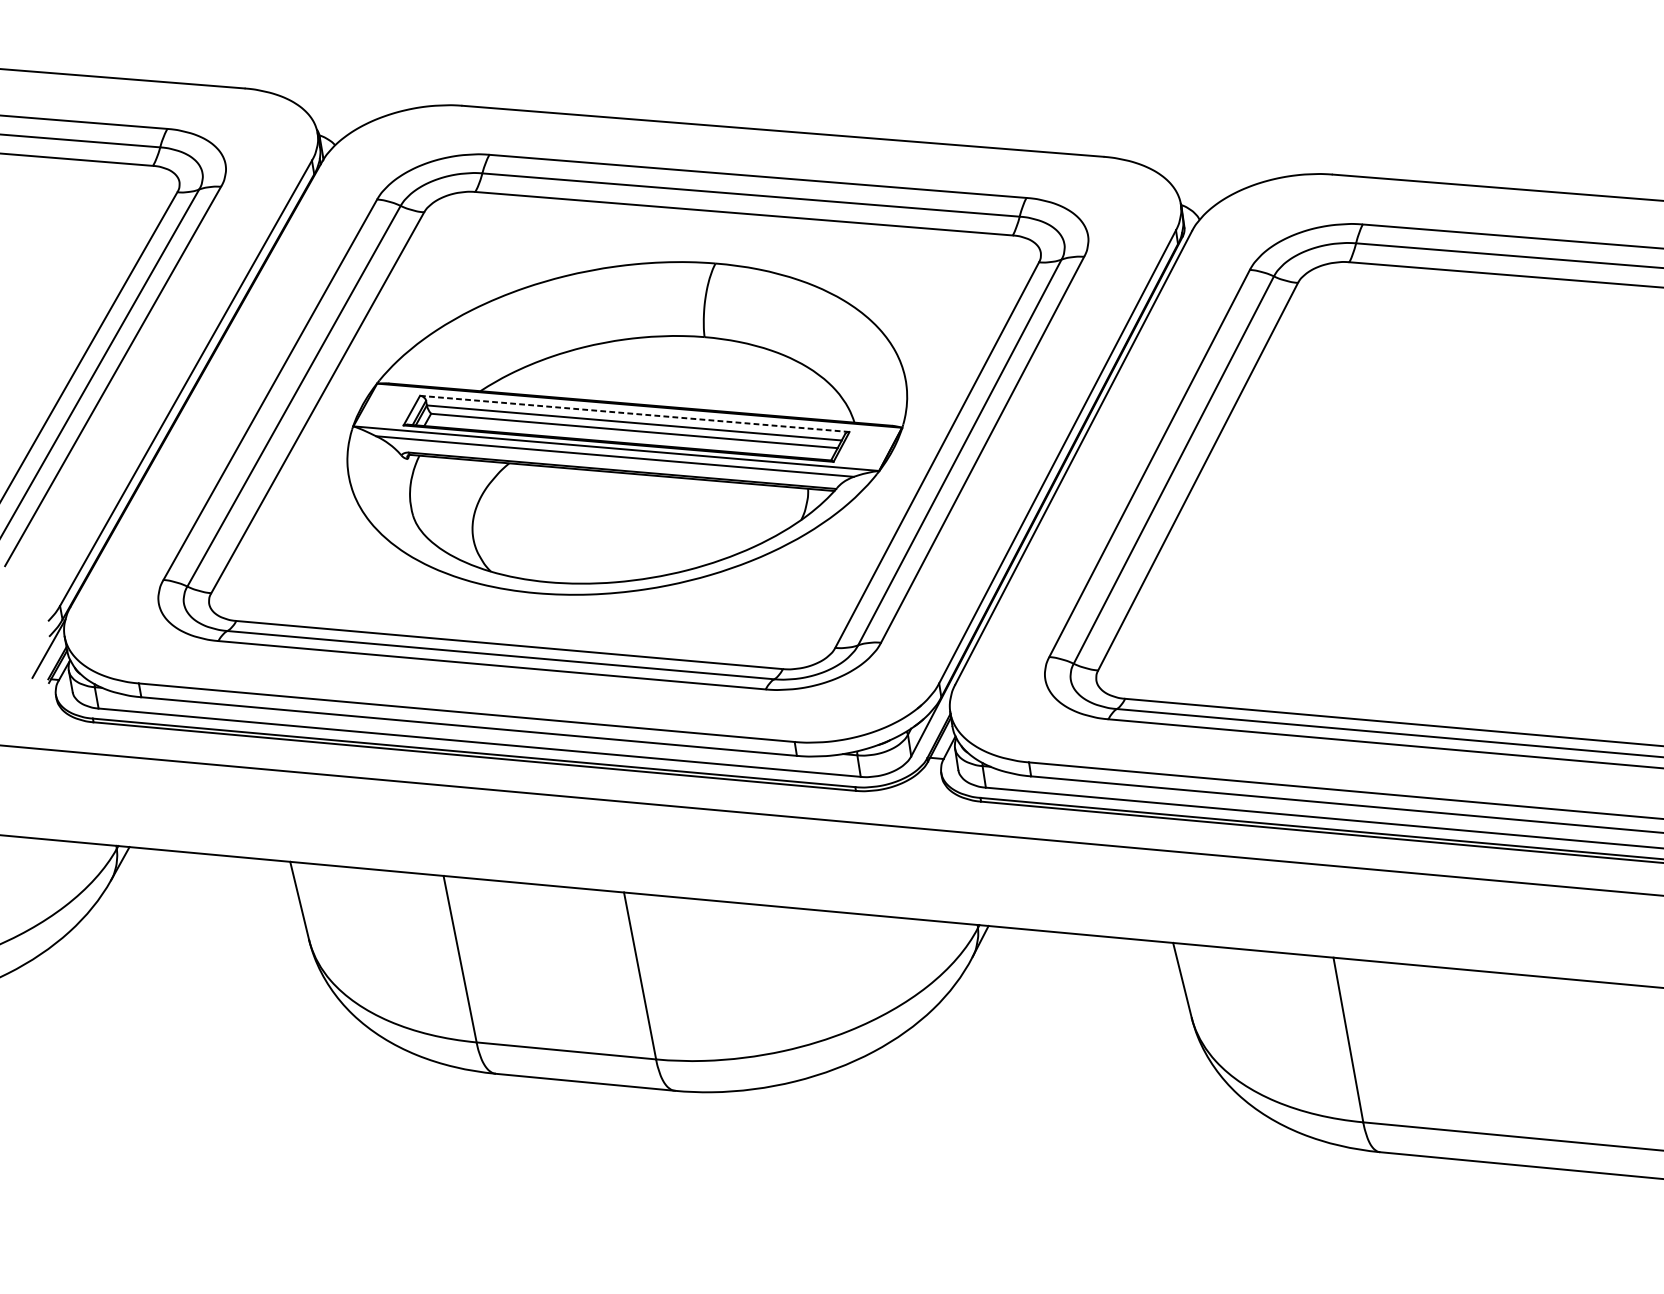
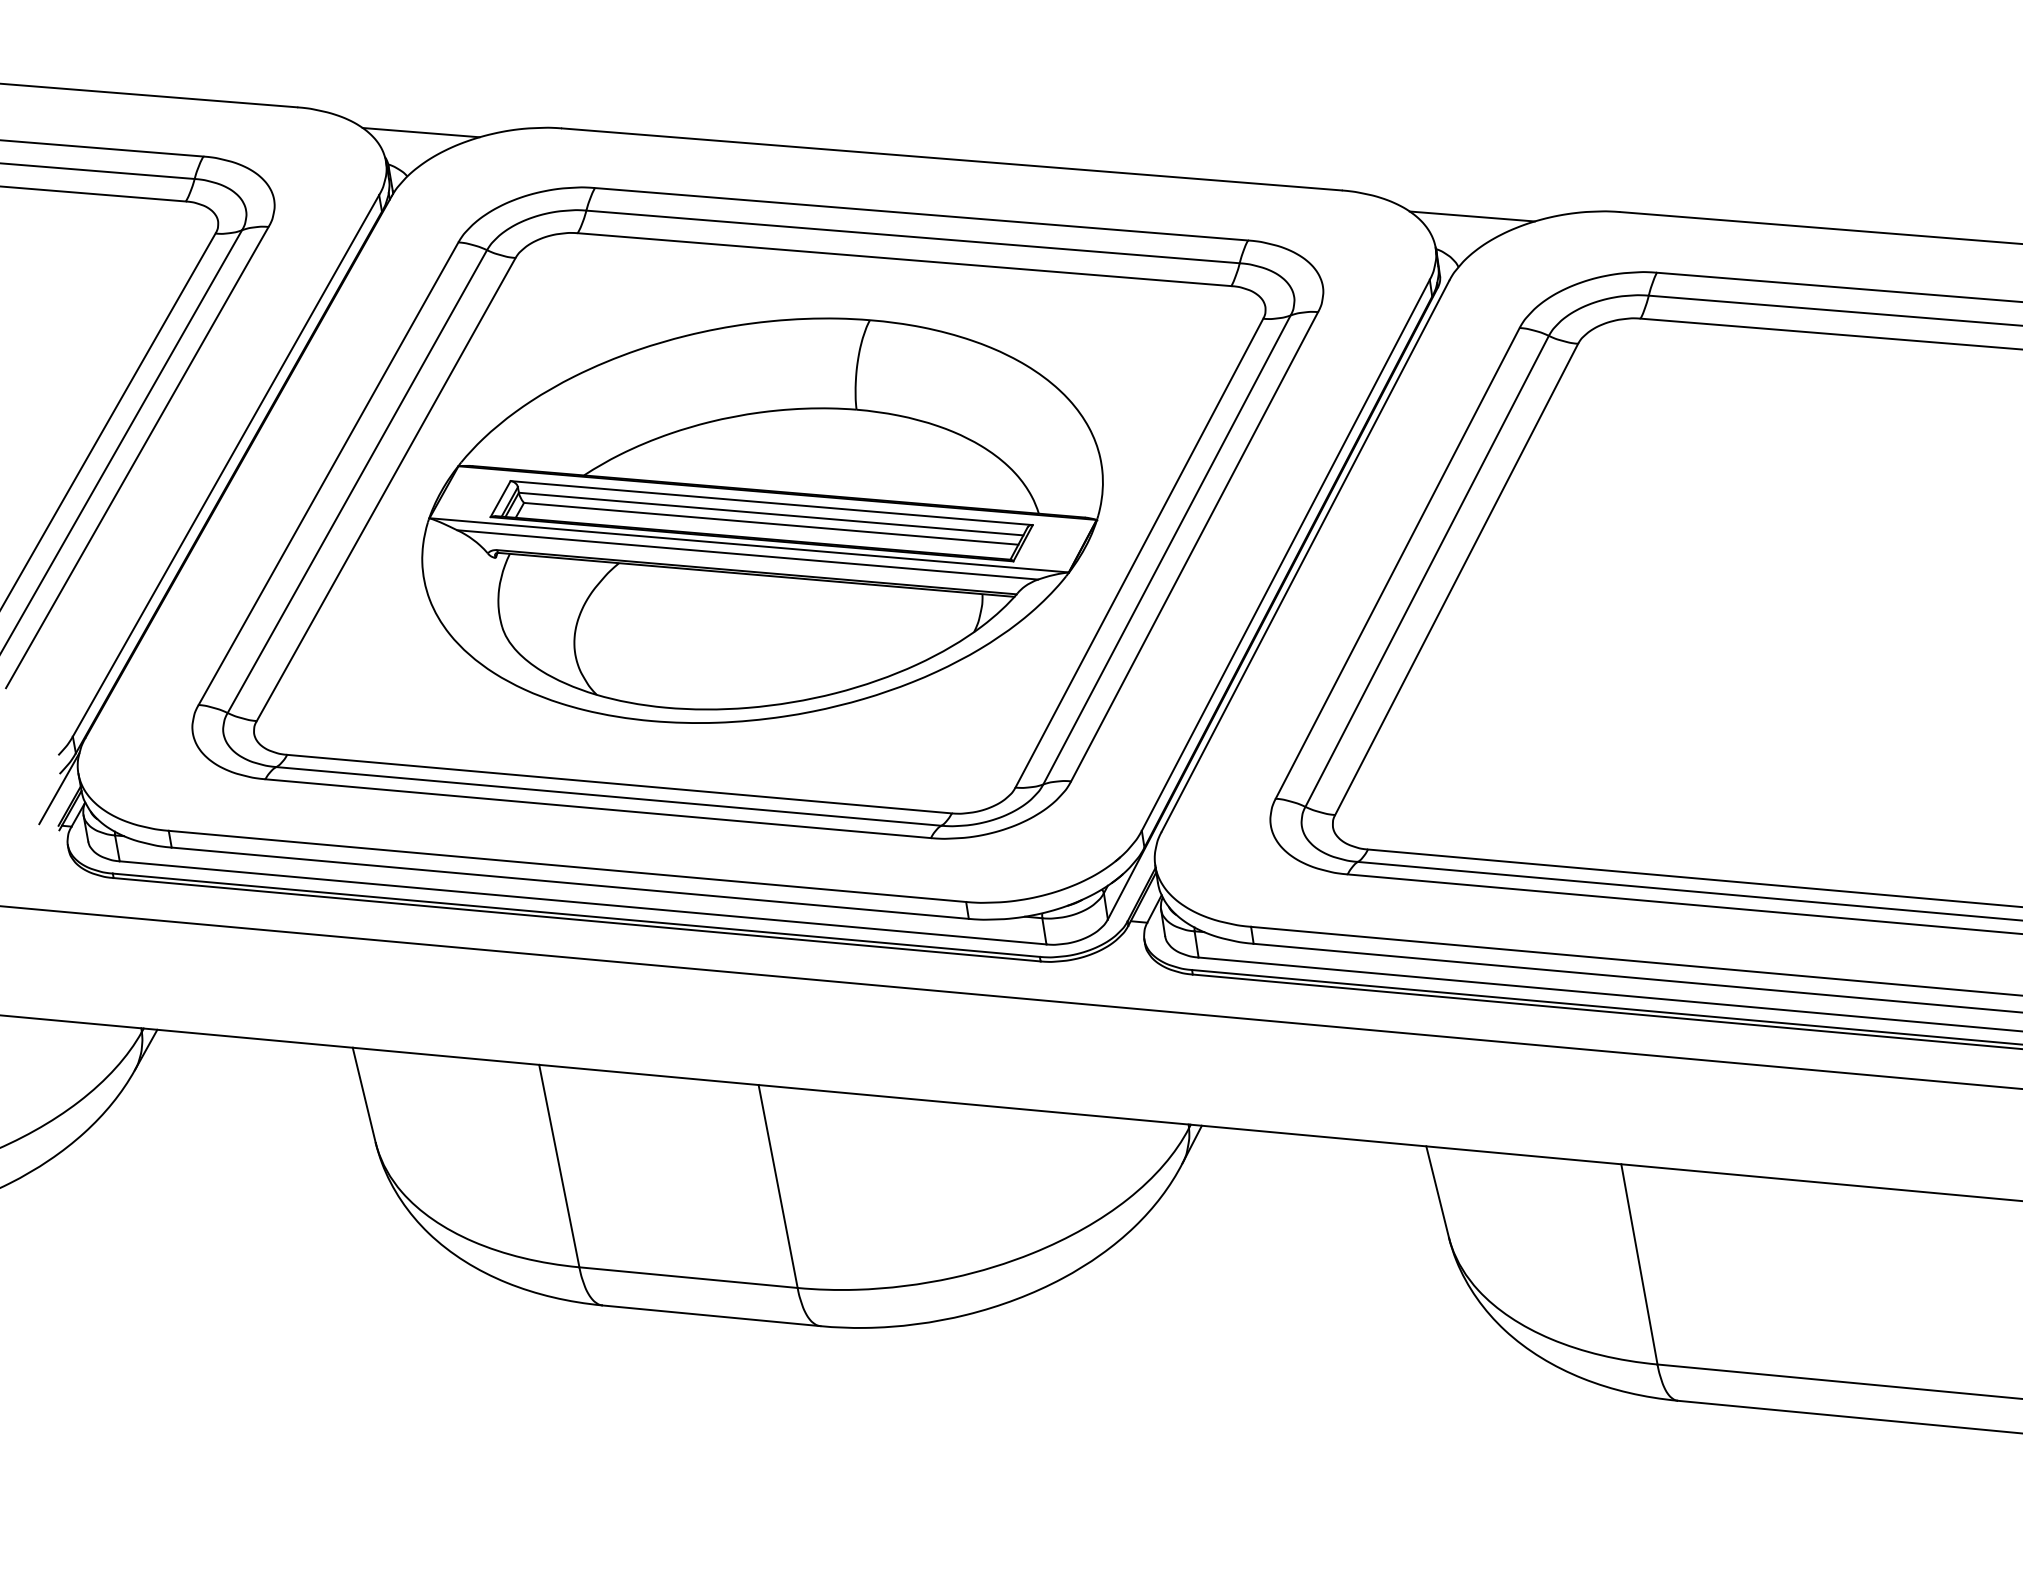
line: (345, 109) -> (420, 132), added
line: (1210, 178) -> (1471, 216), added
line: (635, 414) -> (772, 503), dashed -> solid

